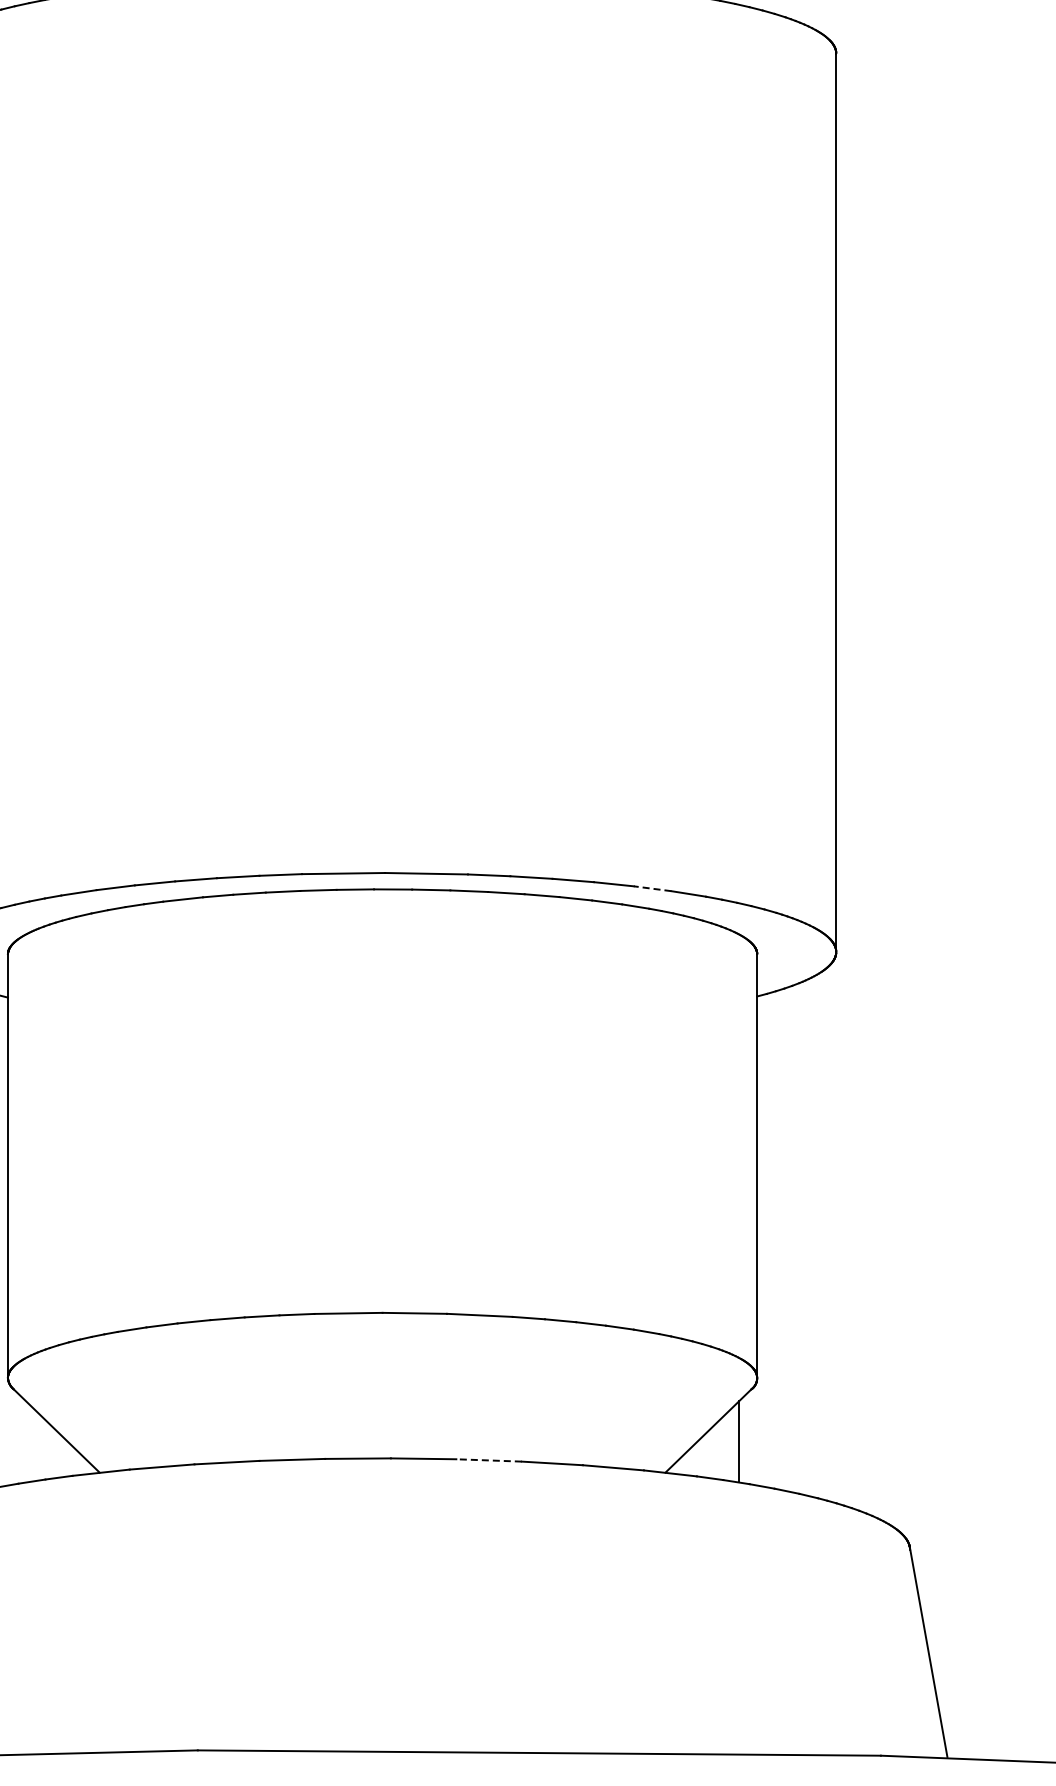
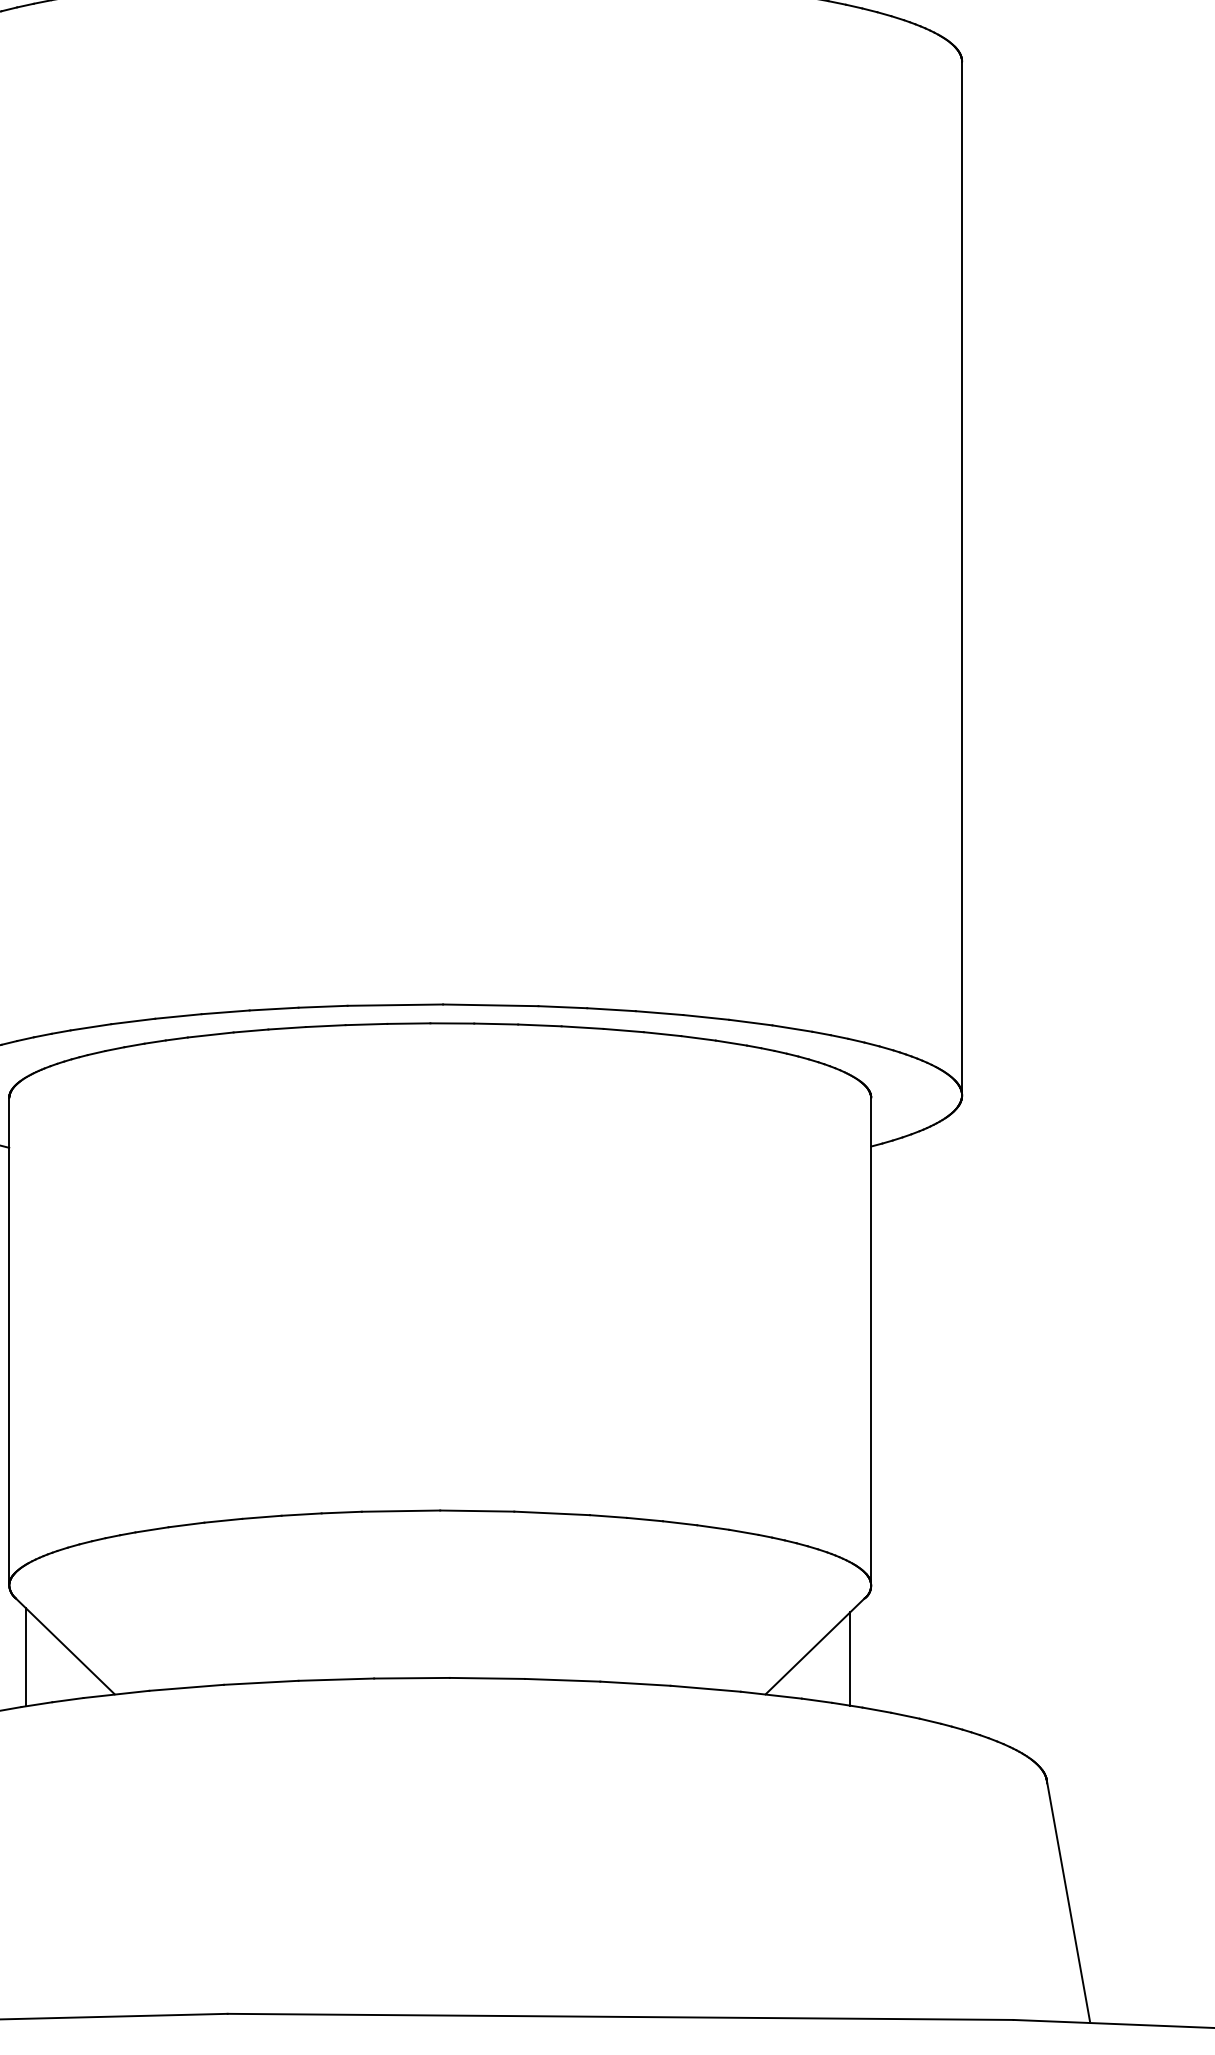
line: (652, 888) -> (750, 1022), dashed -> solid
line: (22, 1440) -> (25, 1657), added
line: (489, 1460) -> (563, 1680), dashed -> solid

